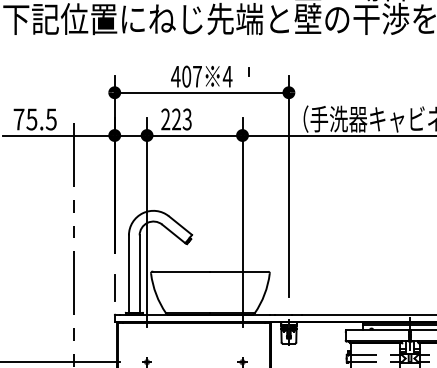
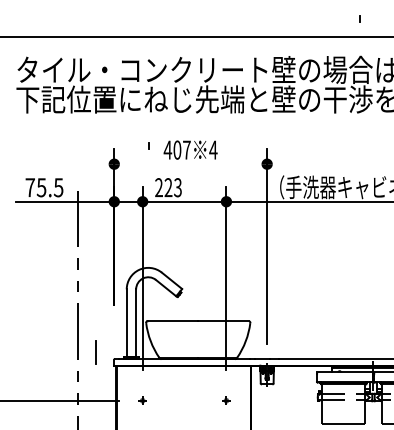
line: (248, 71) -> (148, 145), moved
line: (201, 93) -> (190, 164), removed
line: (113, 287) -> (95, 352), moved

